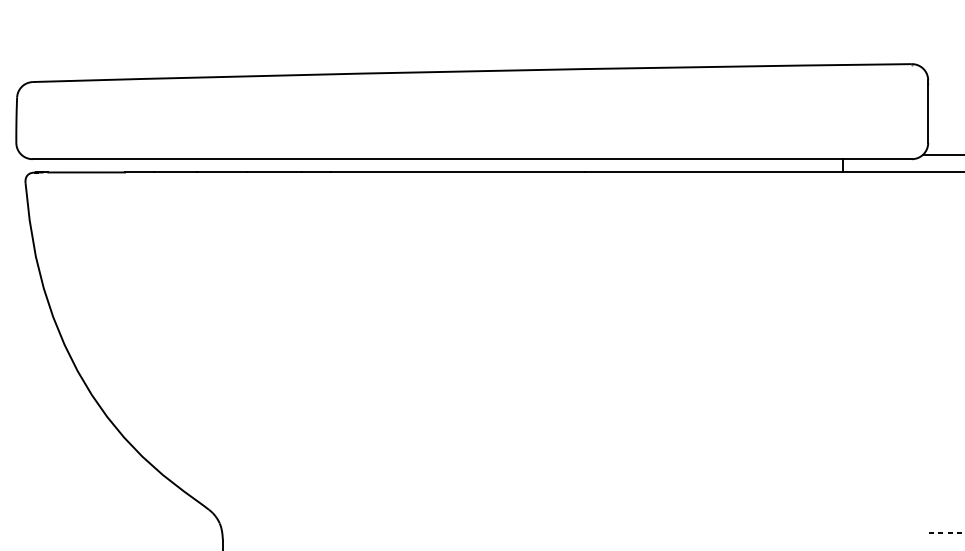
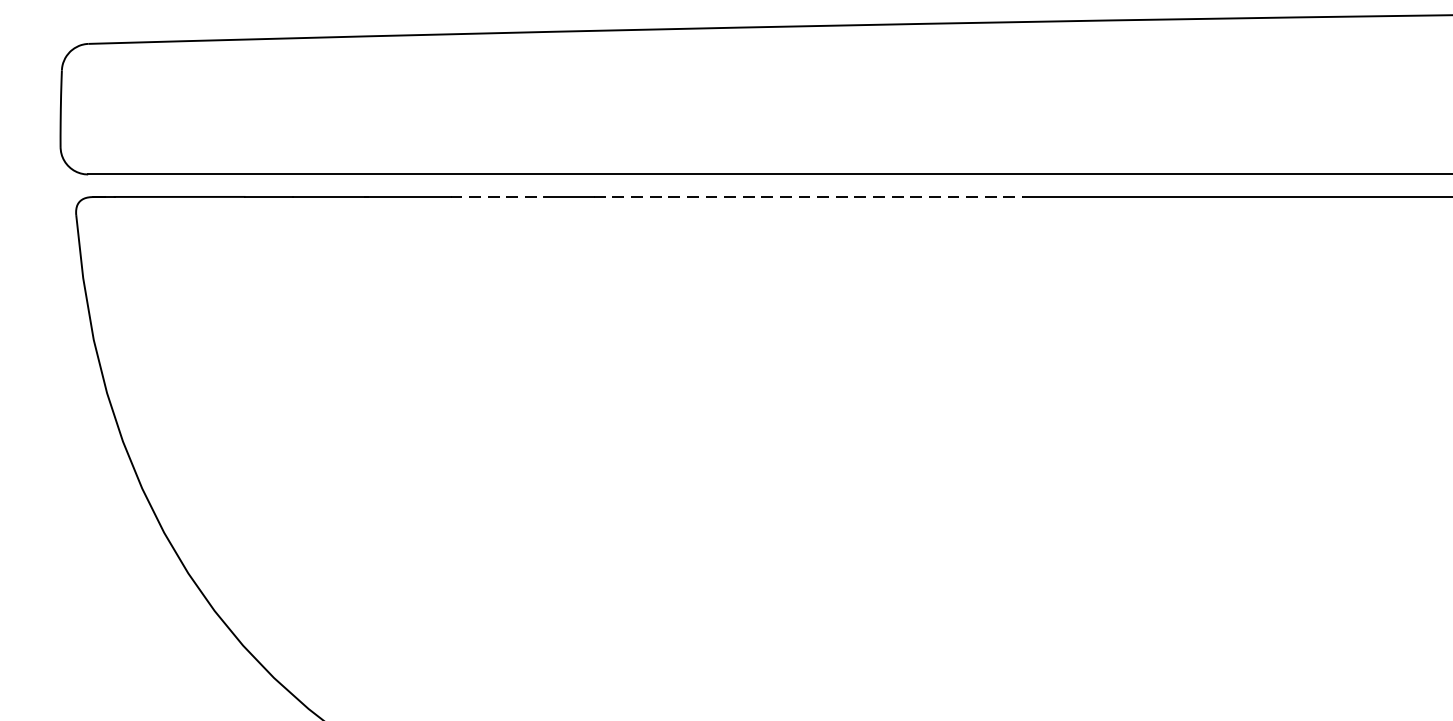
line: (274, 172) -> (497, 197), solid -> dashed
line: (458, 172) -> (808, 197), solid -> dashed

